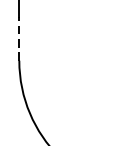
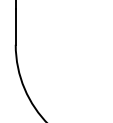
line: (19, 38) -> (15, 26), dashed -> solid

